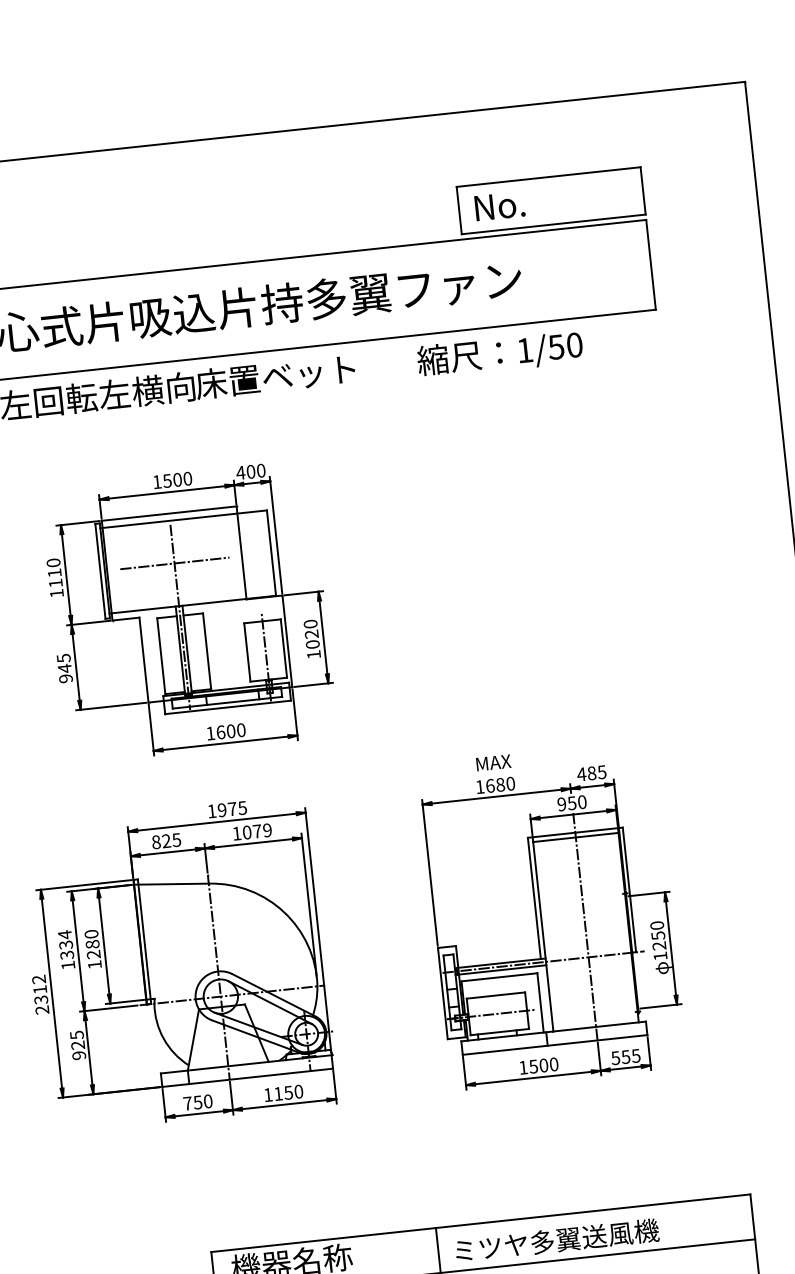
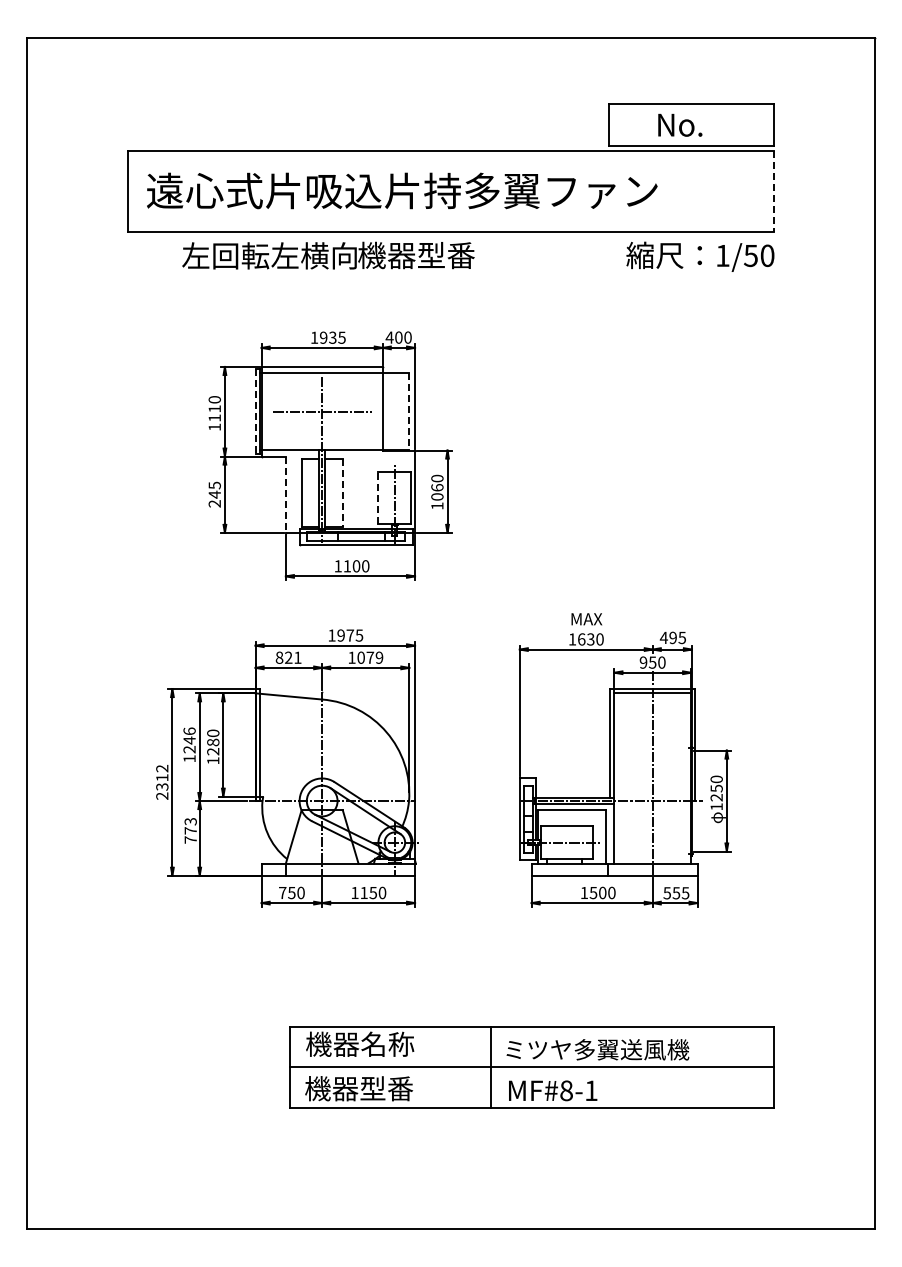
text: (500, 205) -> (680, 124), moved
line: (650, 265) -> (773, 192), solid -> dashed
text: (500, 353) -> (700, 256), moved
text: (275, 376) -> (429, 255), 床置ベット -> 機器型番
text: (177, 479) -> (332, 337), 1500 -> 1935
line: (271, 553) -> (409, 412), solid -> dashed
line: (100, 571) -> (255, 411), solid -> dashed
text: (311, 634) -> (437, 487), 1020 -> 1060
line: (206, 651) -> (342, 493), solid -> dashed
line: (247, 652) -> (378, 497), solid -> dashed
line: (143, 660) -> (285, 495), solid -> dashed
text: (65, 678) -> (214, 503), 945 -> 245
text: (221, 732) -> (347, 566), 1600 -> 1100
text: (591, 772) -> (672, 637), 485 -> 495
text: (500, 784) -> (590, 639), 1680 -> 1630
text: (176, 839) -> (297, 657), 825 -> 821
text: (65, 945) -> (189, 740), 1334 -> 1246
text: (77, 1045) -> (190, 830), 925 -> 773

